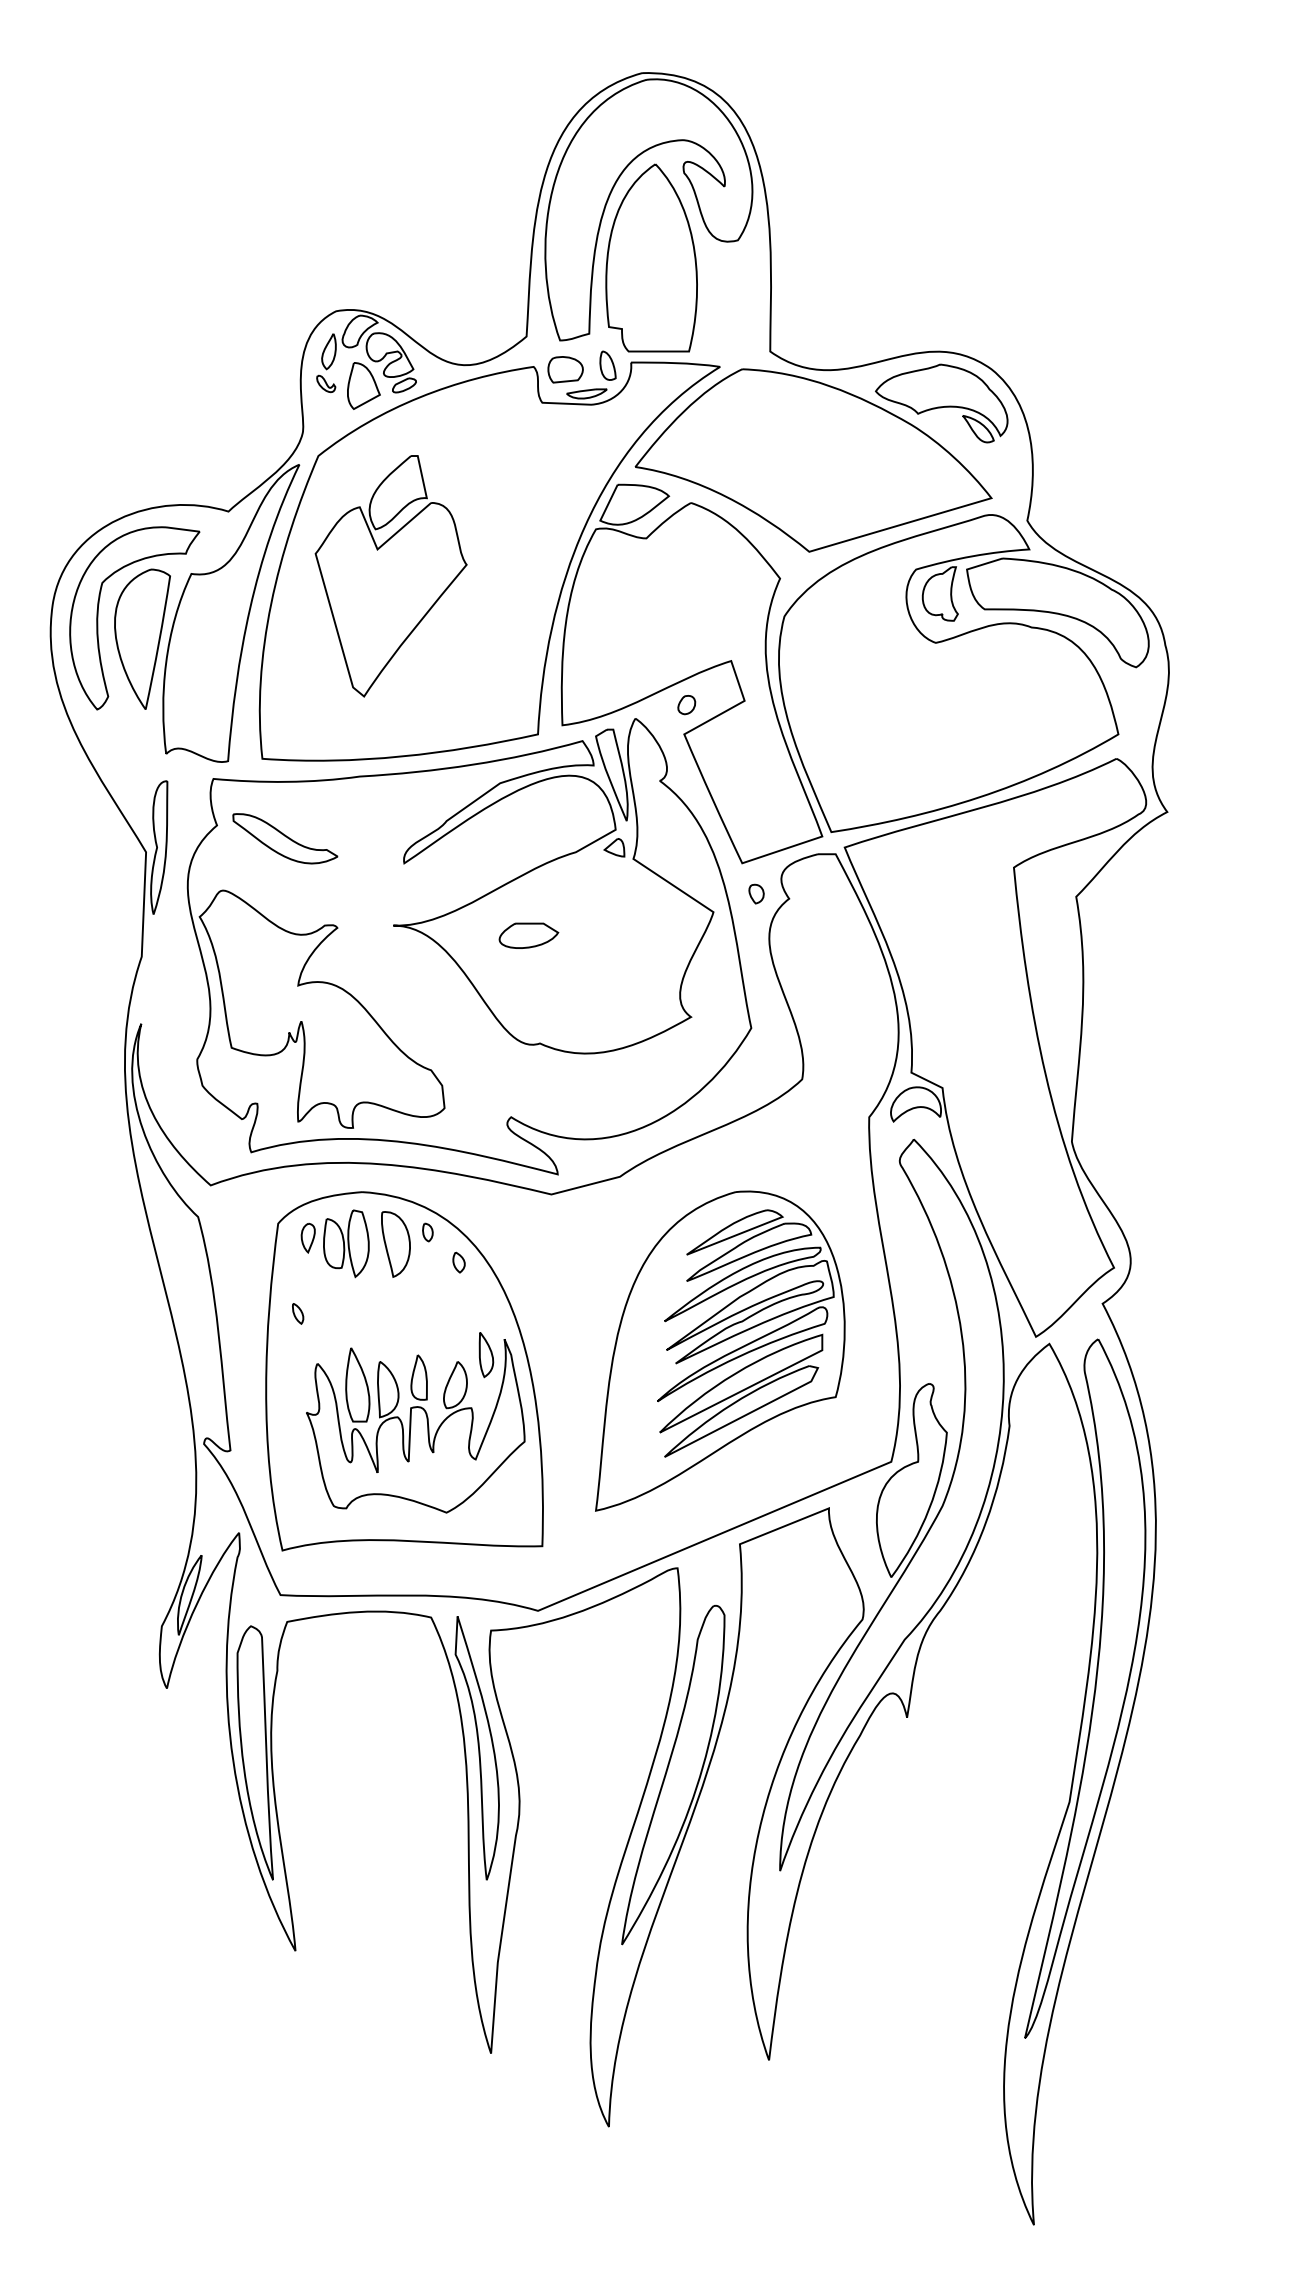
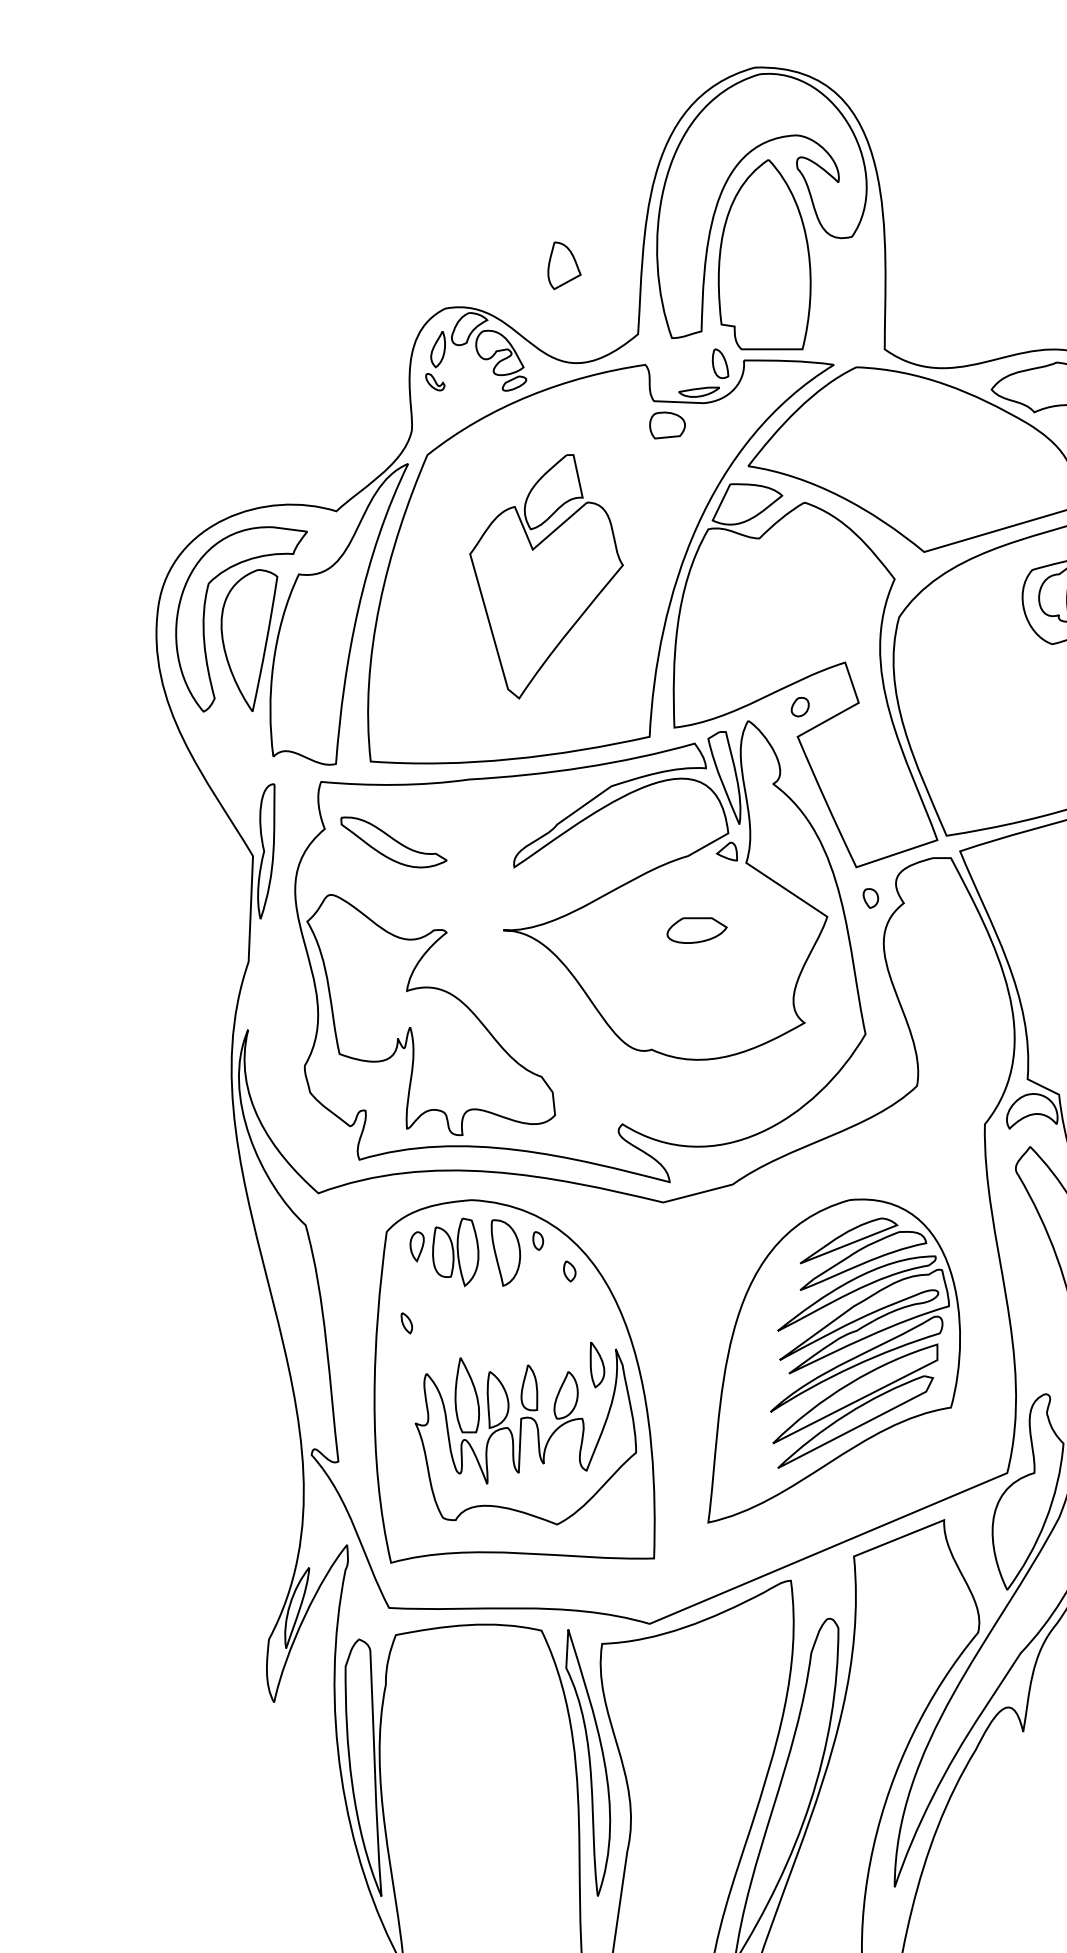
part: (565, 369) -> (667, 425), moved
part: (363, 385) -> (564, 265), moved
part: (390, 576) -> (545, 577), moved
part: (528, 935) -> (696, 930), moved

